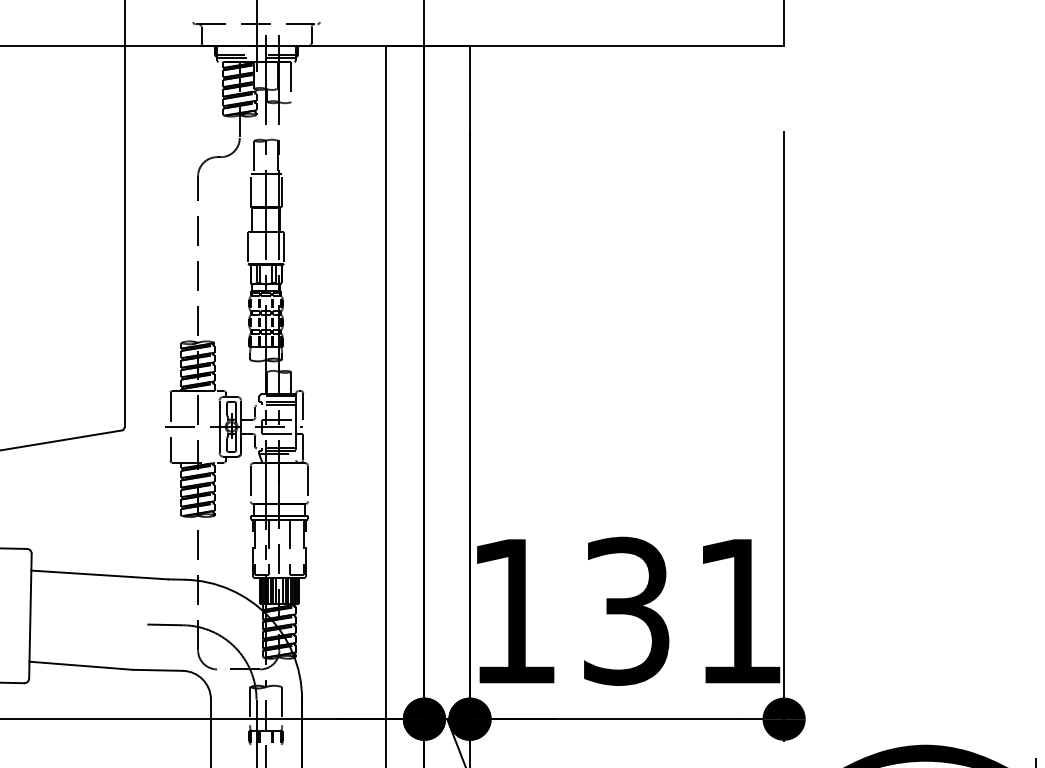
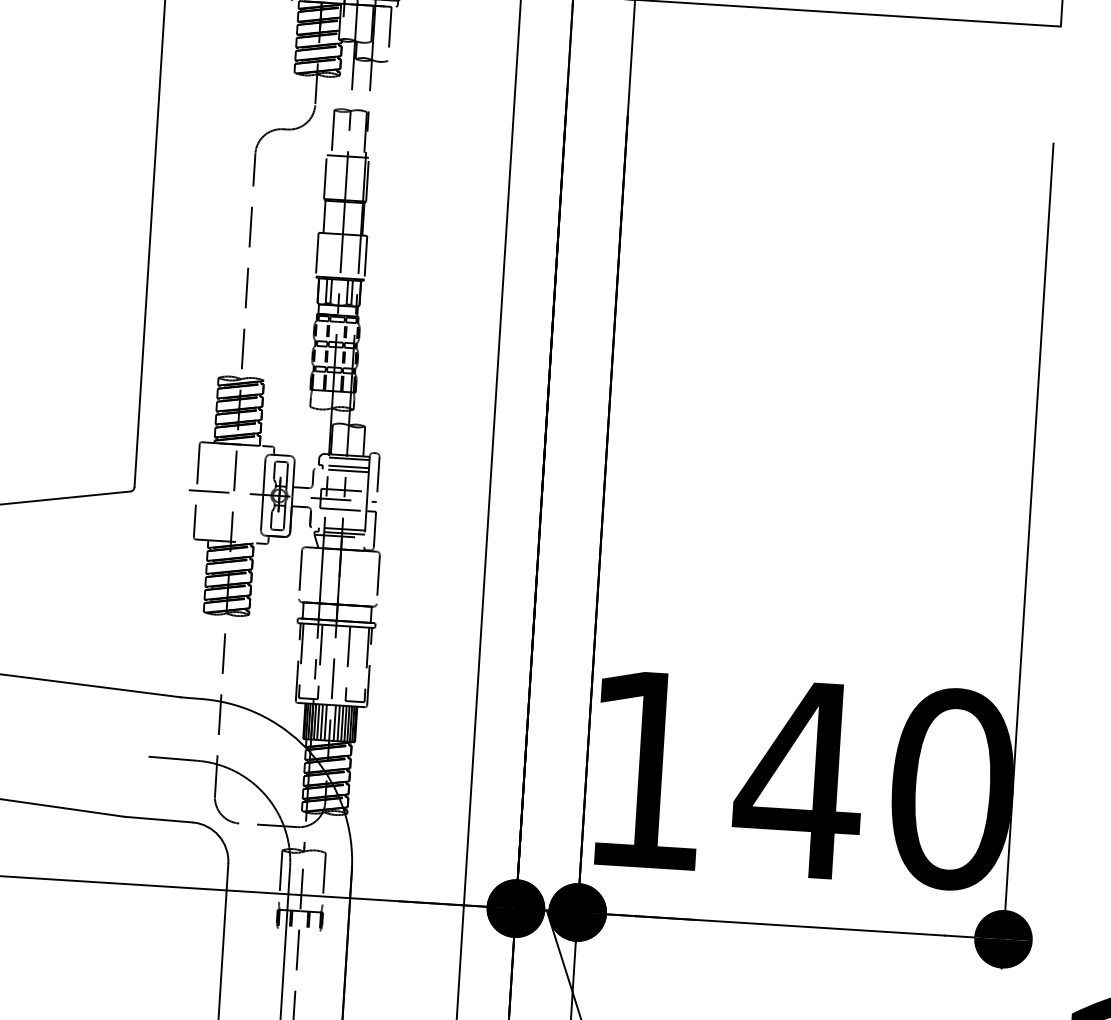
text: (680, 610) -> (872, 783), 131 -> 140

